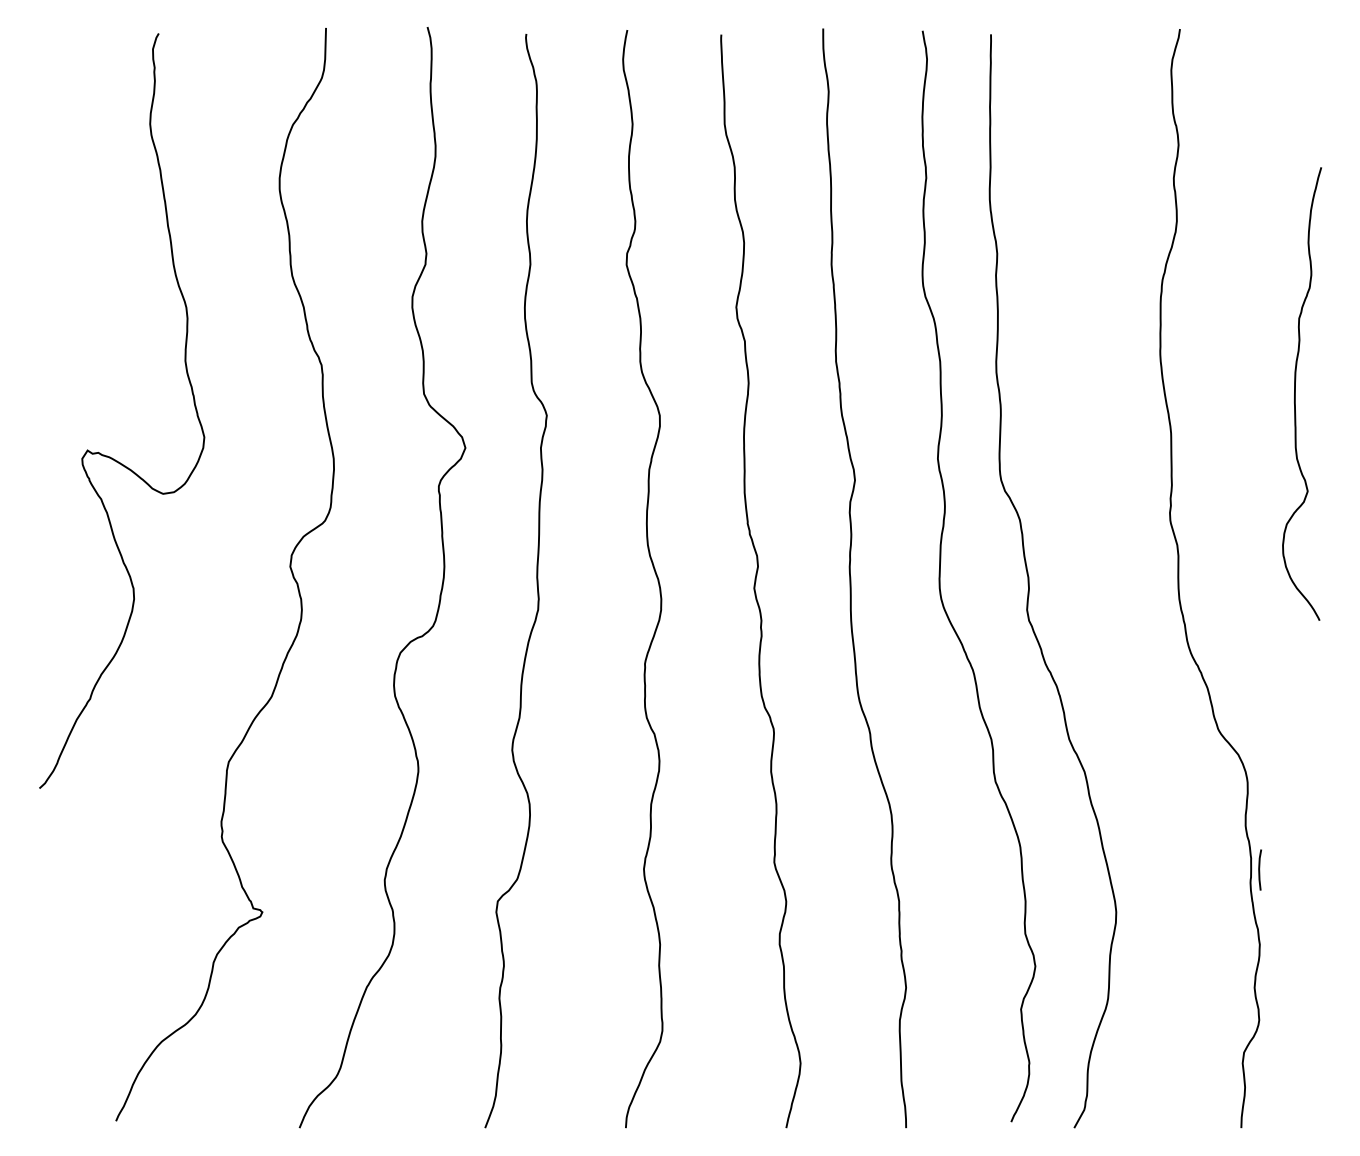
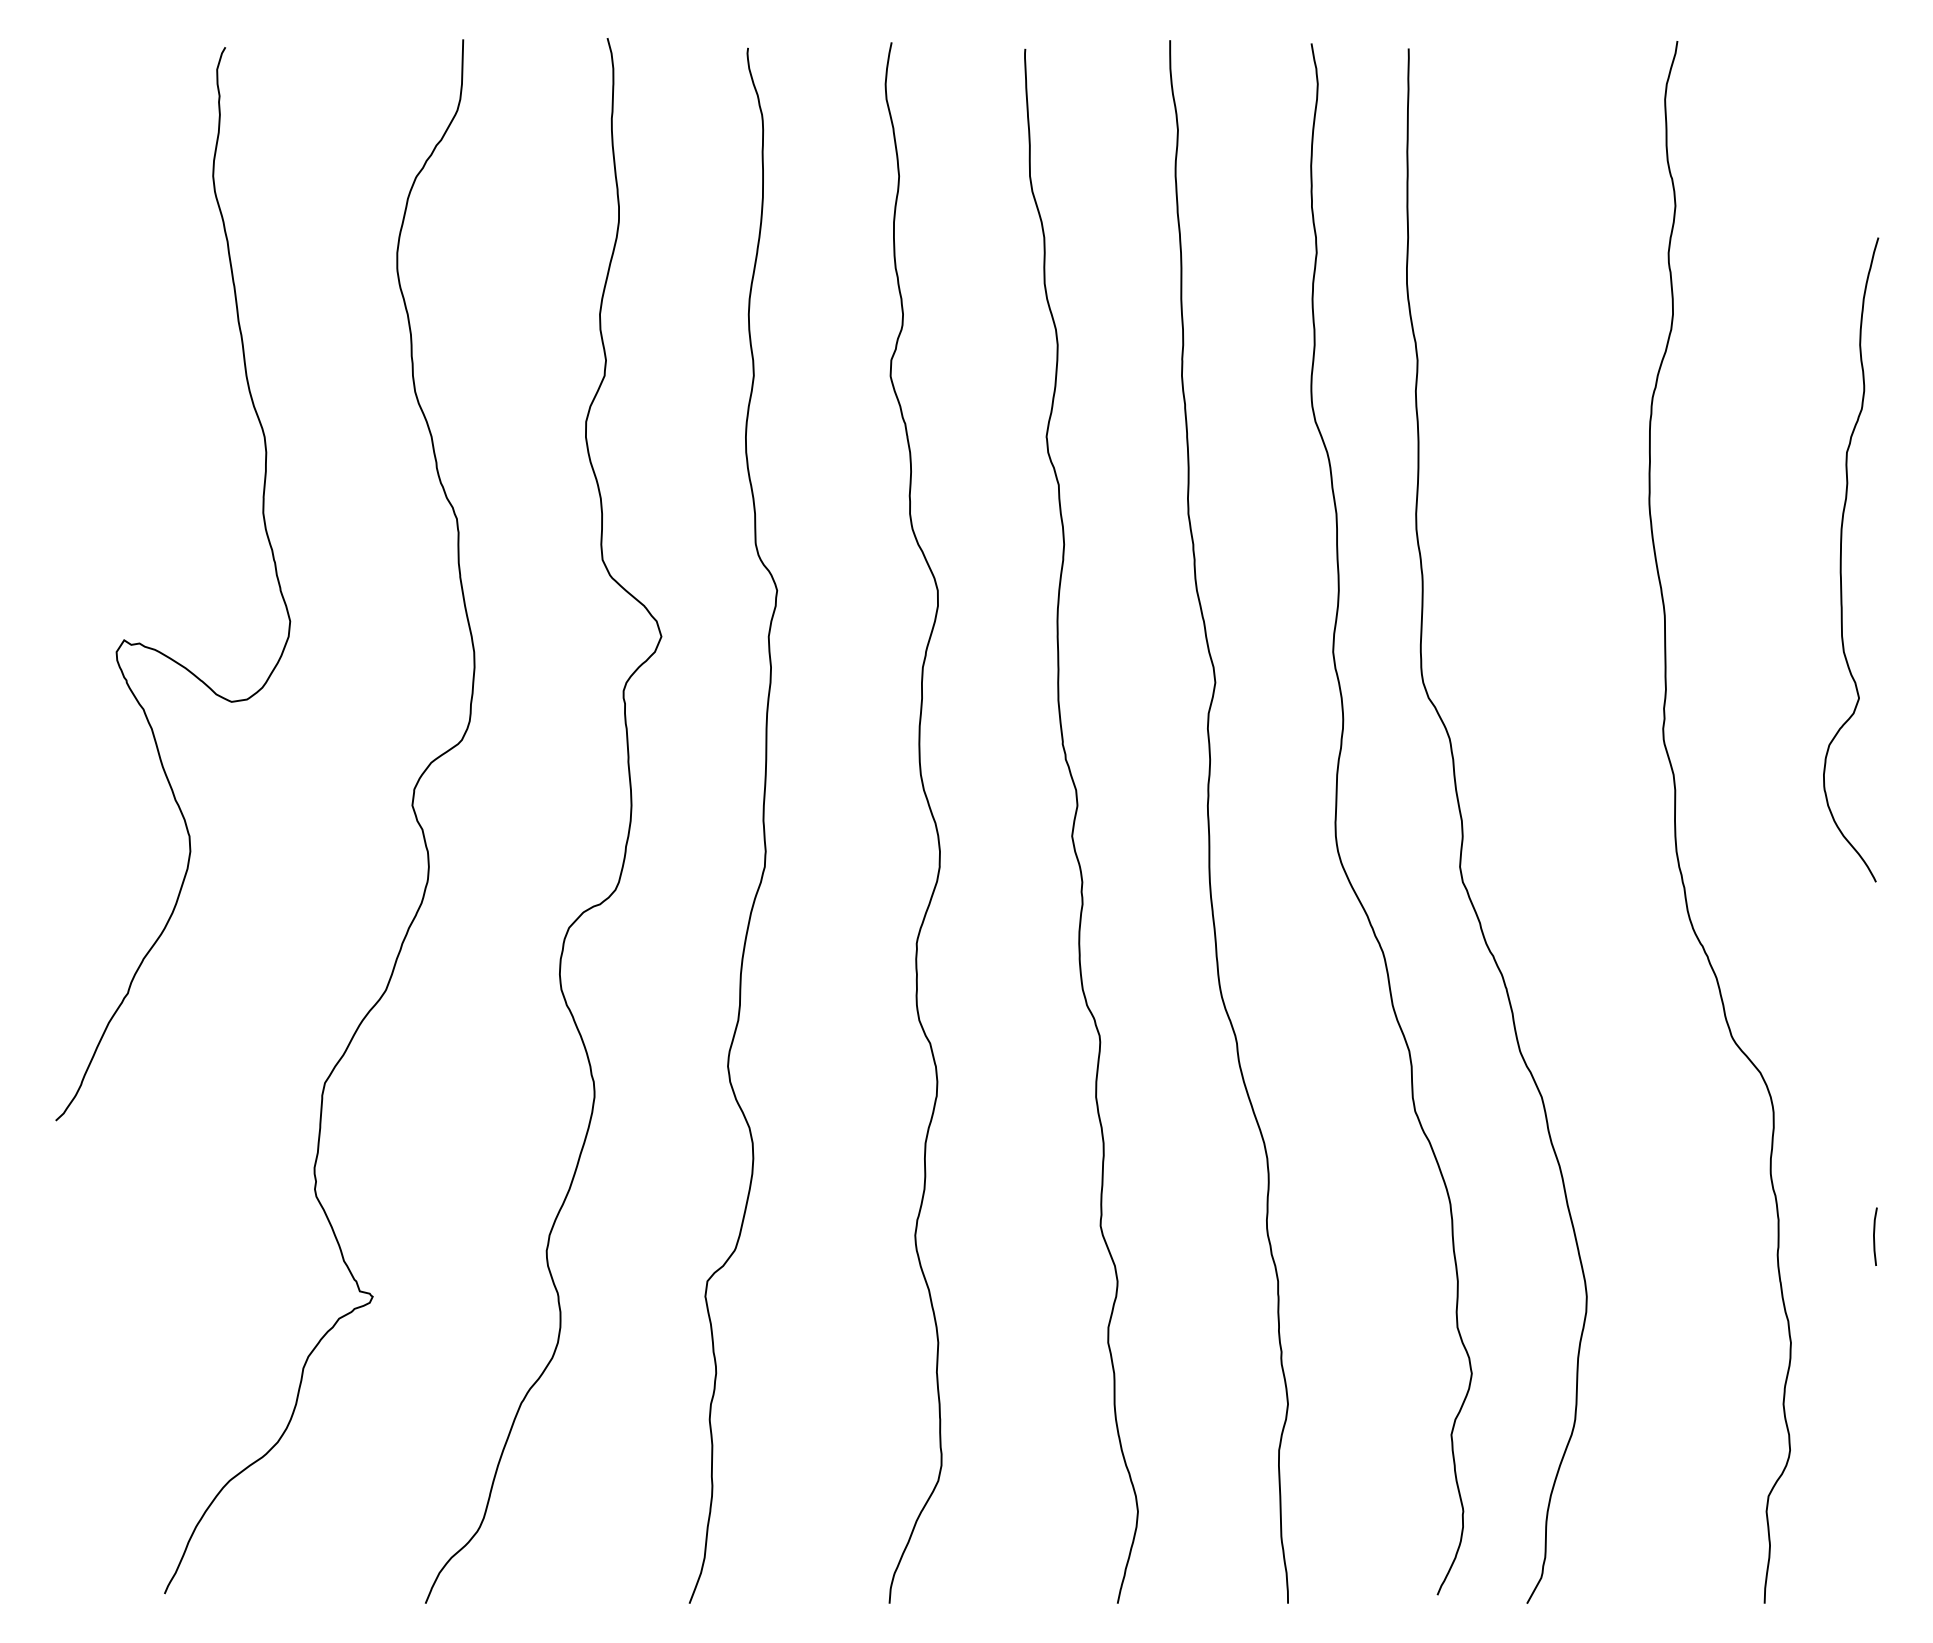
line: (1259, 869) -> (1874, 1236), moved

